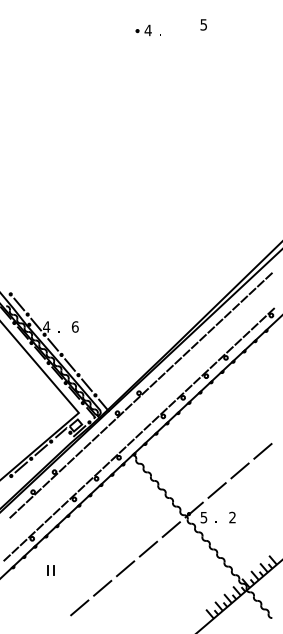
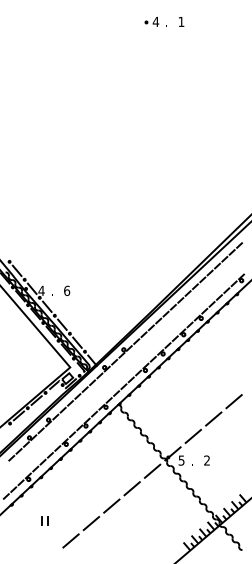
text: (203, 25) -> (181, 22), 5 -> 1
part: (147, 29) -> (155, 21), moved
part: (49, 570) -> (44, 520), moved

